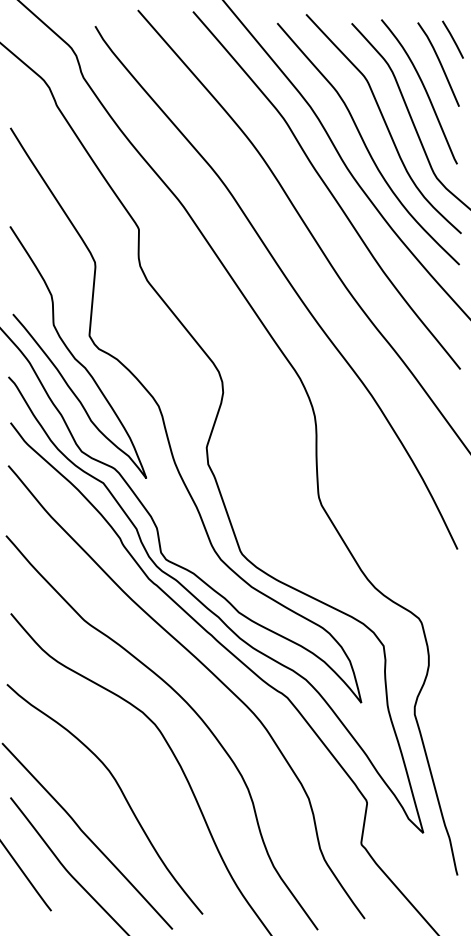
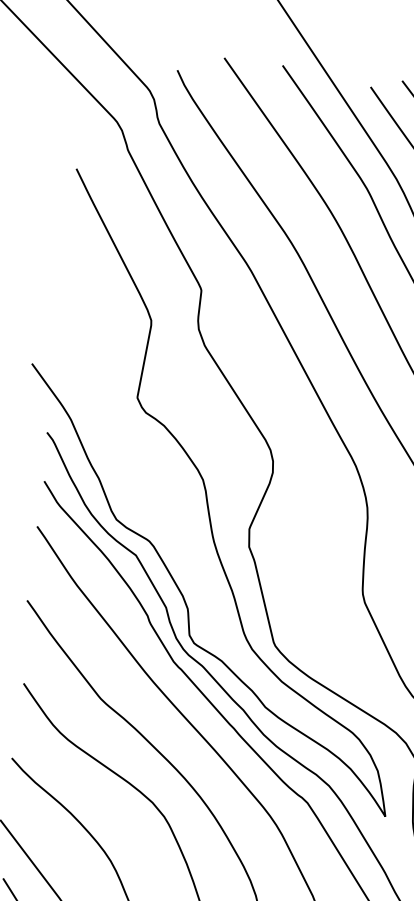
curve: (73, 354) -> (118, 415), removed

